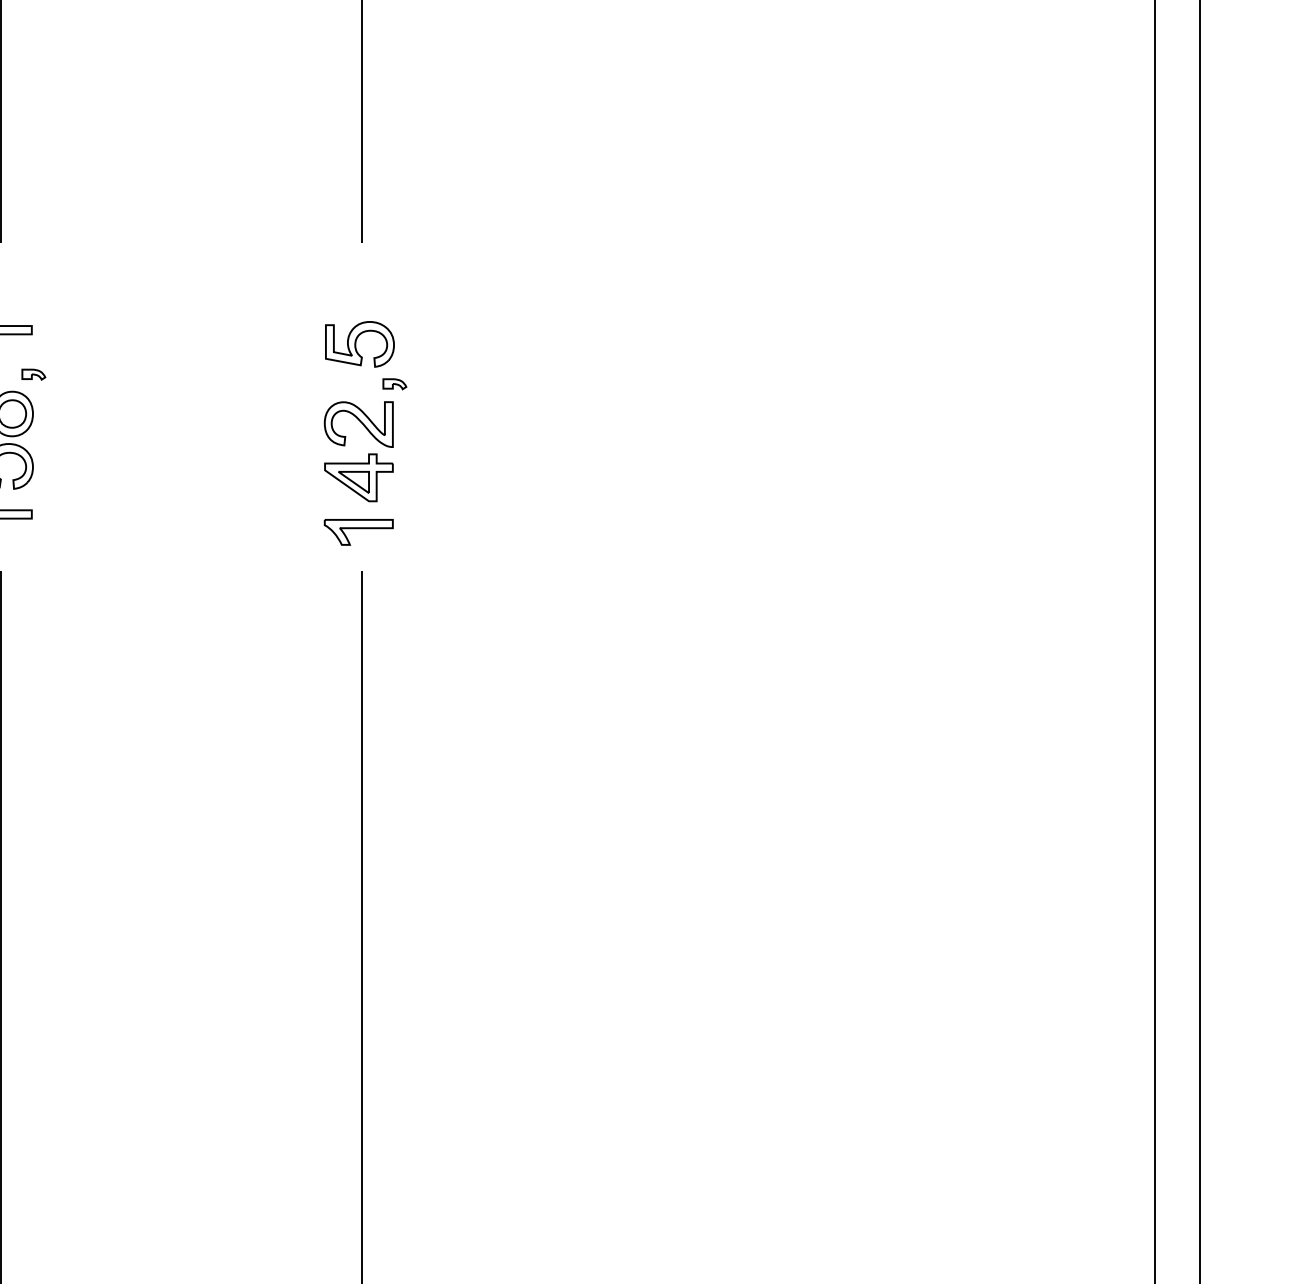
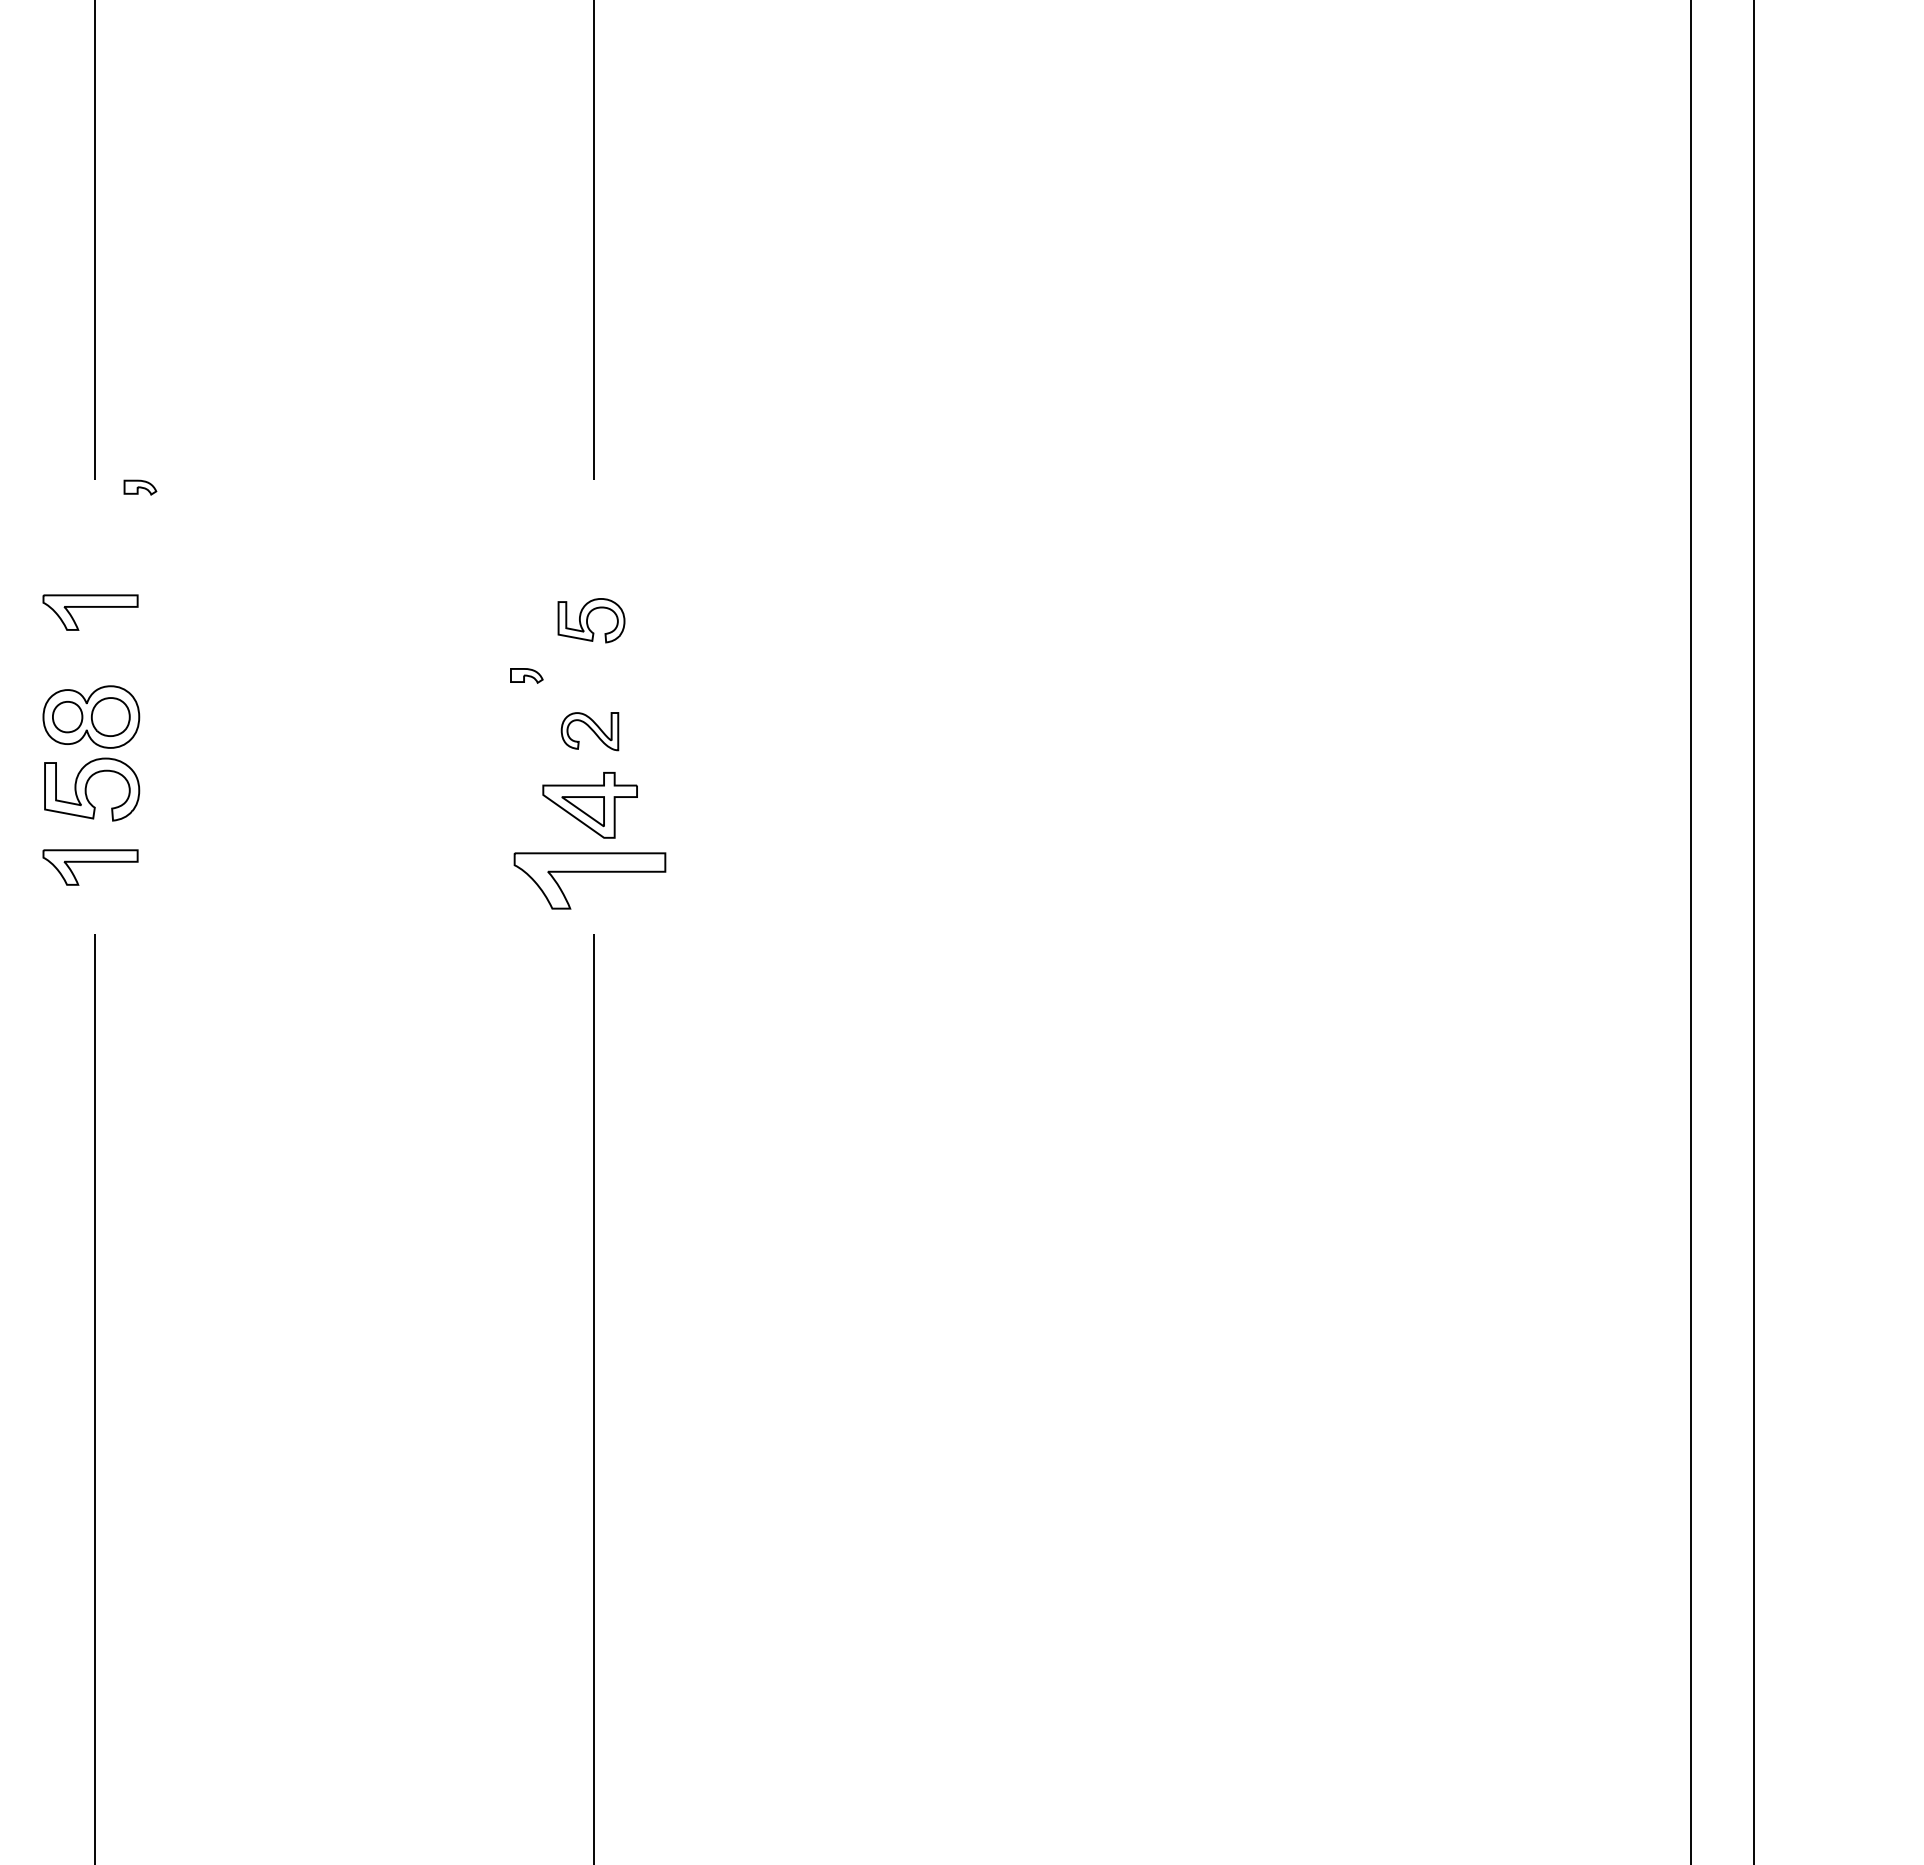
part: (359, 344) -> (591, 620), size x0.7
part: (33, 374) -> (140, 487), moved
part: (394, 383) -> (526, 675), moved
part: (358, 424) -> (589, 731), size x0.6
part: (358, 532) -> (589, 880), size x1.6

